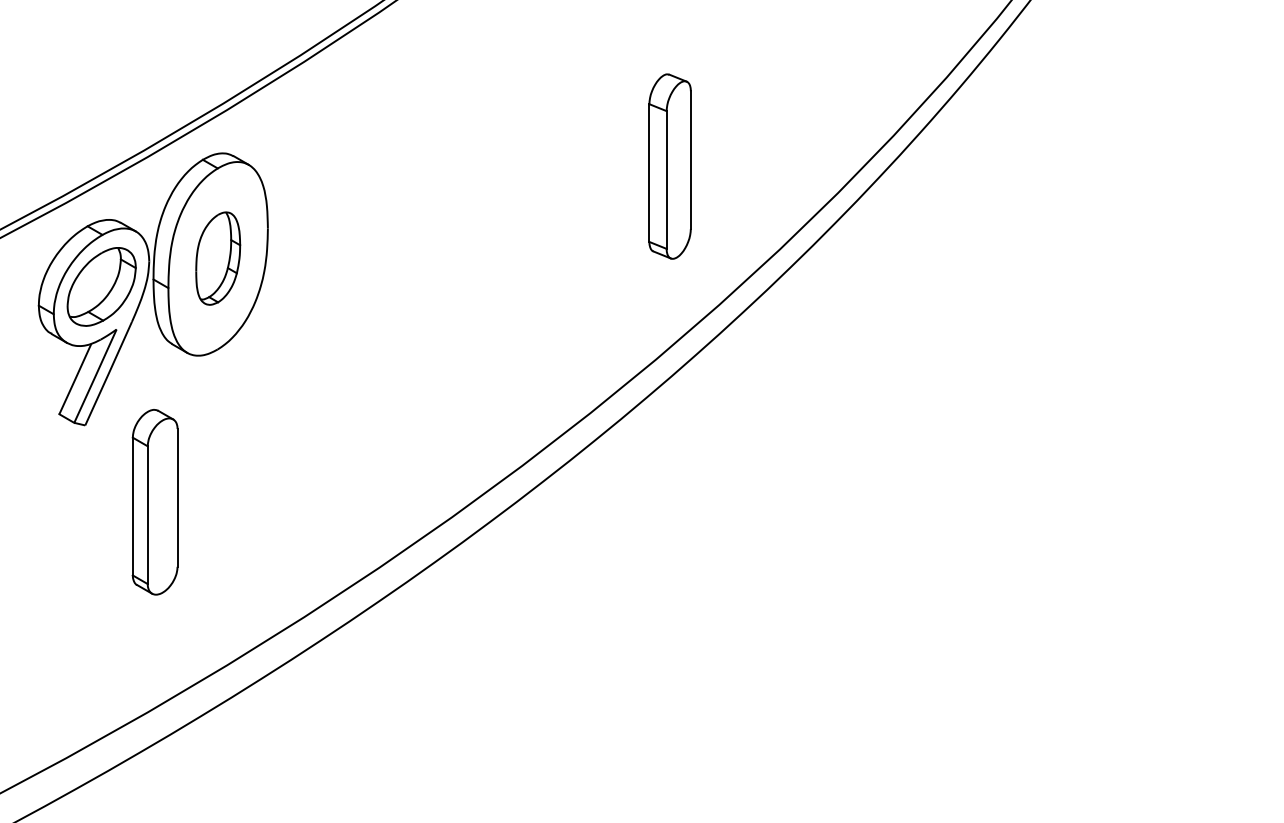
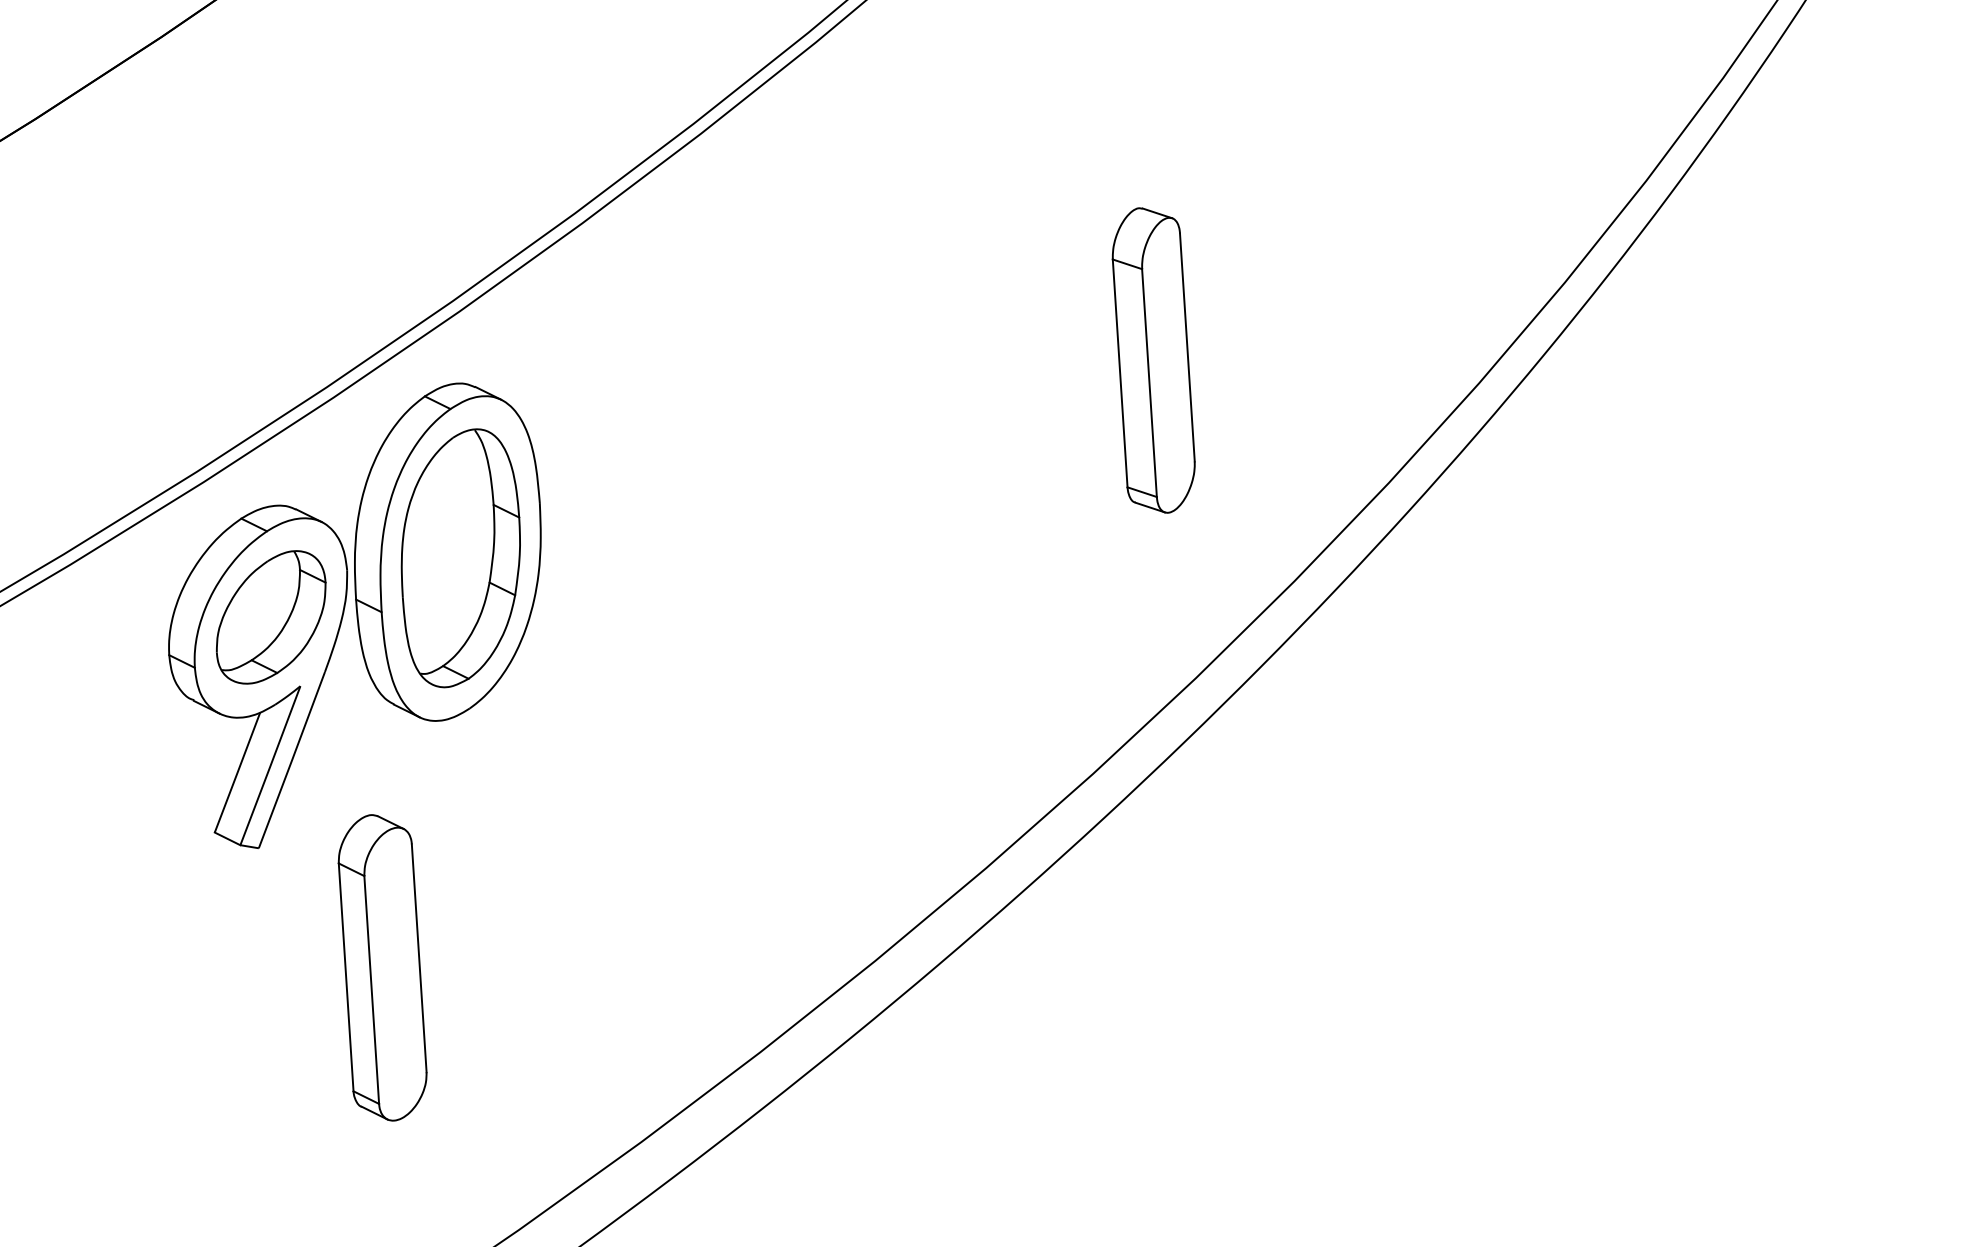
part: (669, 166) -> (1152, 360), moved
part: (217, 258) -> (459, 558), size x1.67

